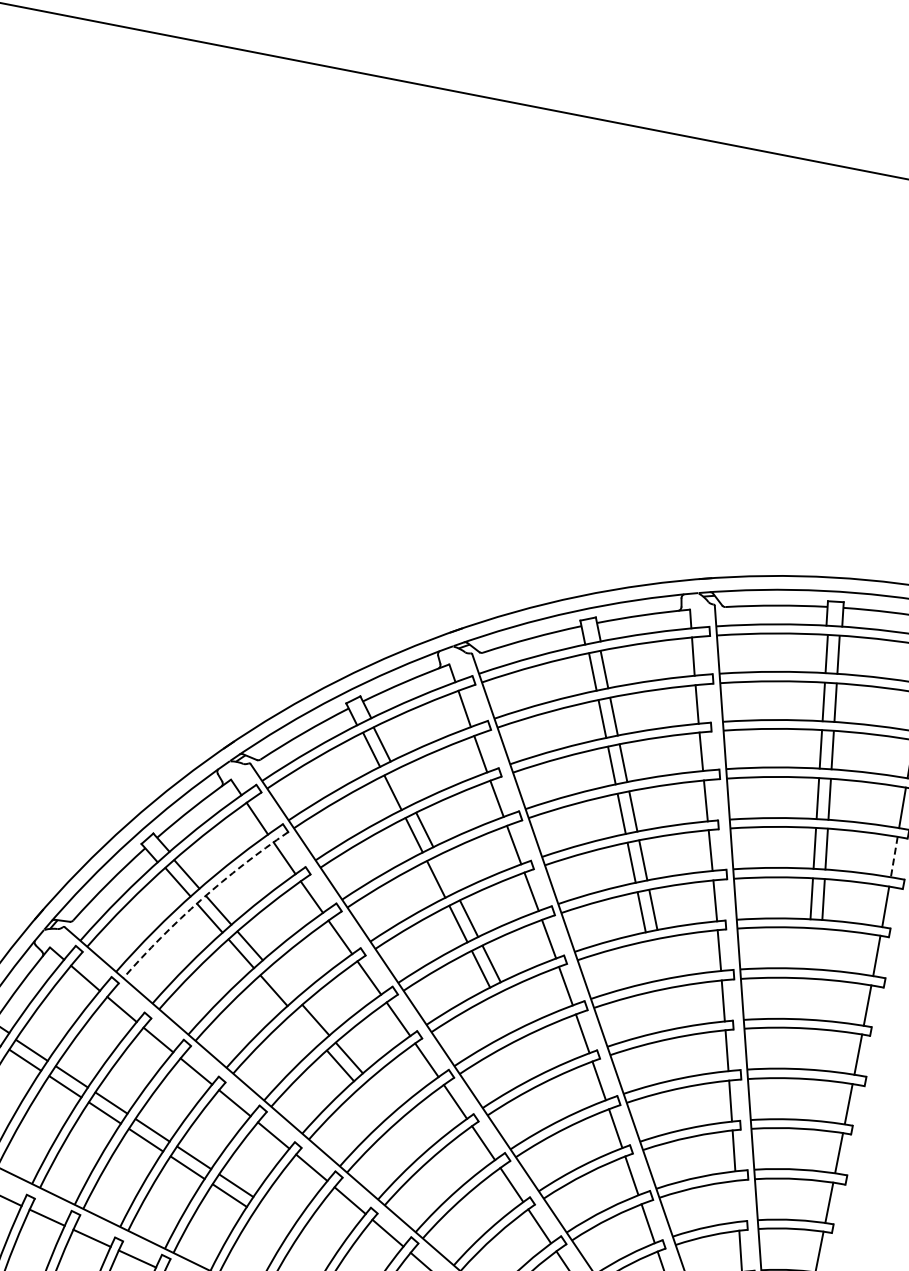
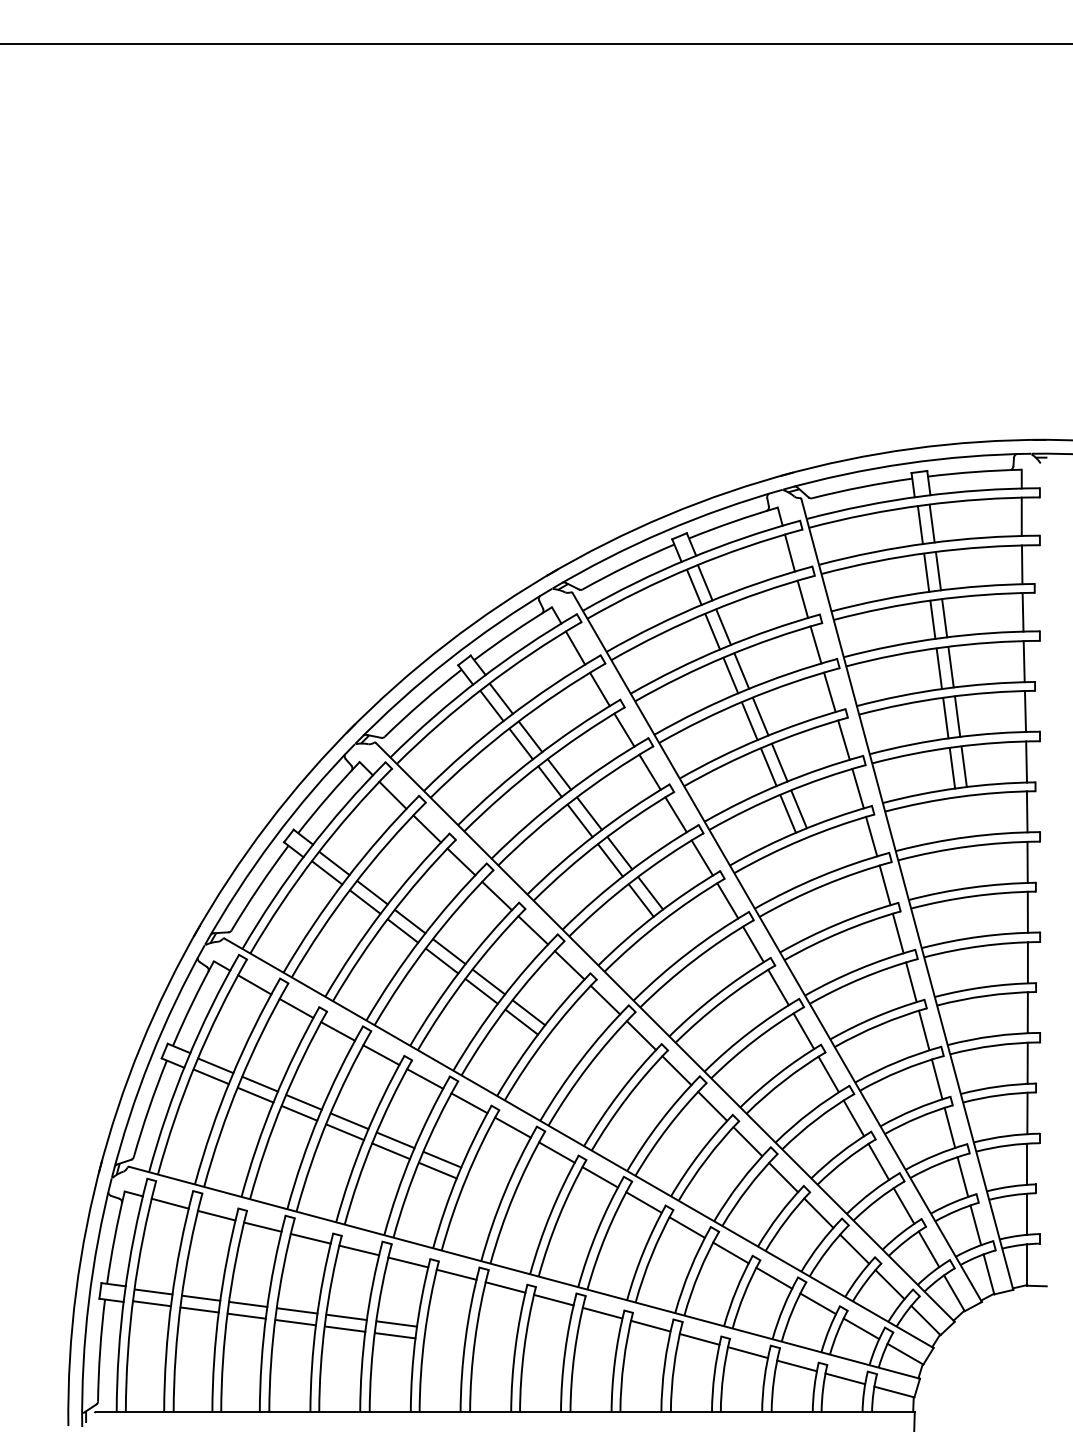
line: (403, 787) -> (530, 736), added
line: (894, 858) -> (1025, 712), dashed -> solid
line: (446, 874) -> (589, 813), added
arc: (201, 899) -> (353, 885), dashed -> solid
line: (283, 982) -> (449, 951), added
line: (306, 1028) -> (481, 991), added
line: (736, 1201) -> (936, 1079), added

